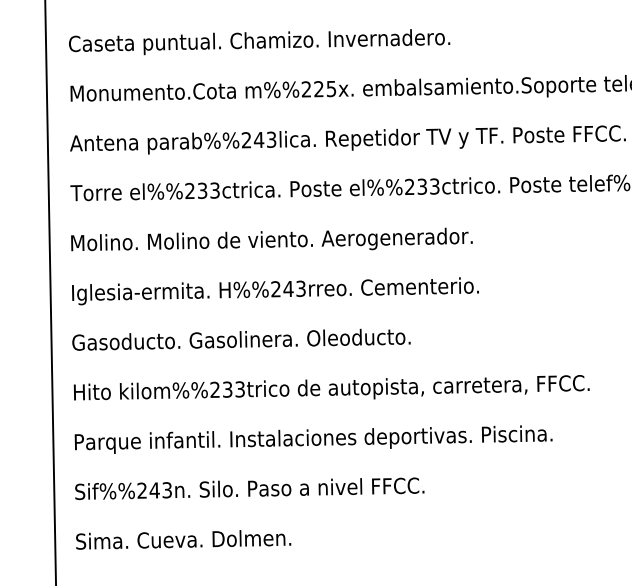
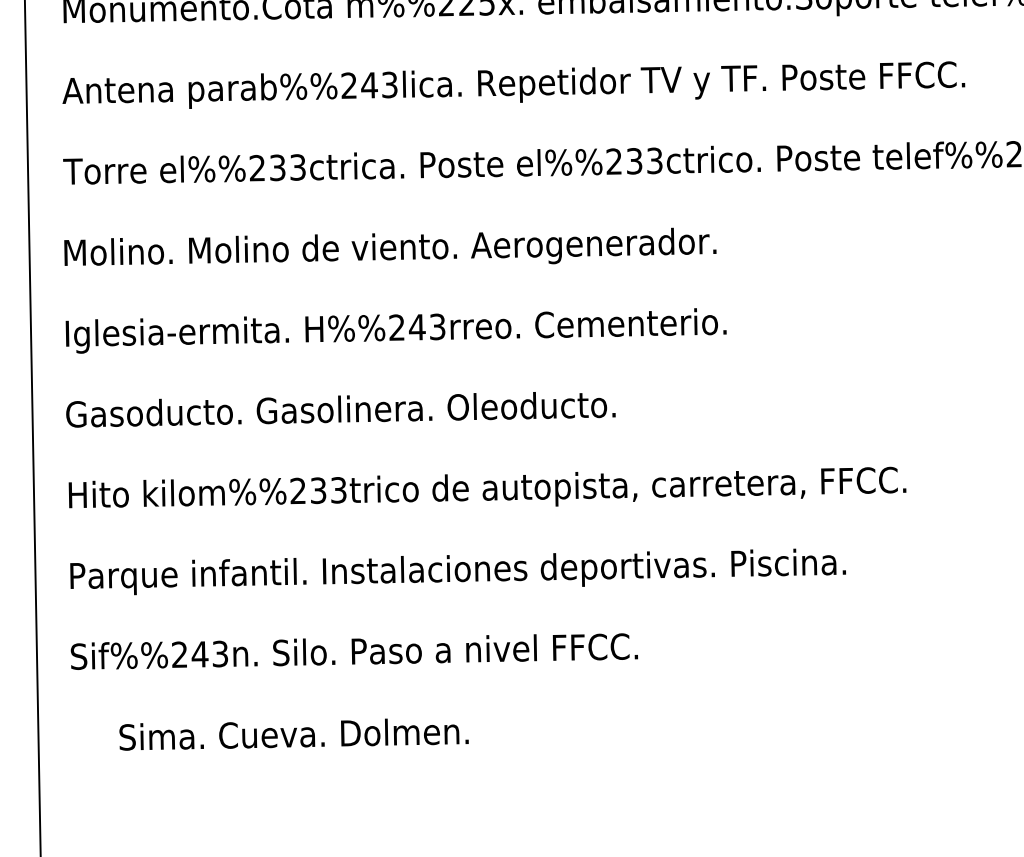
text: (183, 539) -> (293, 733), moved

